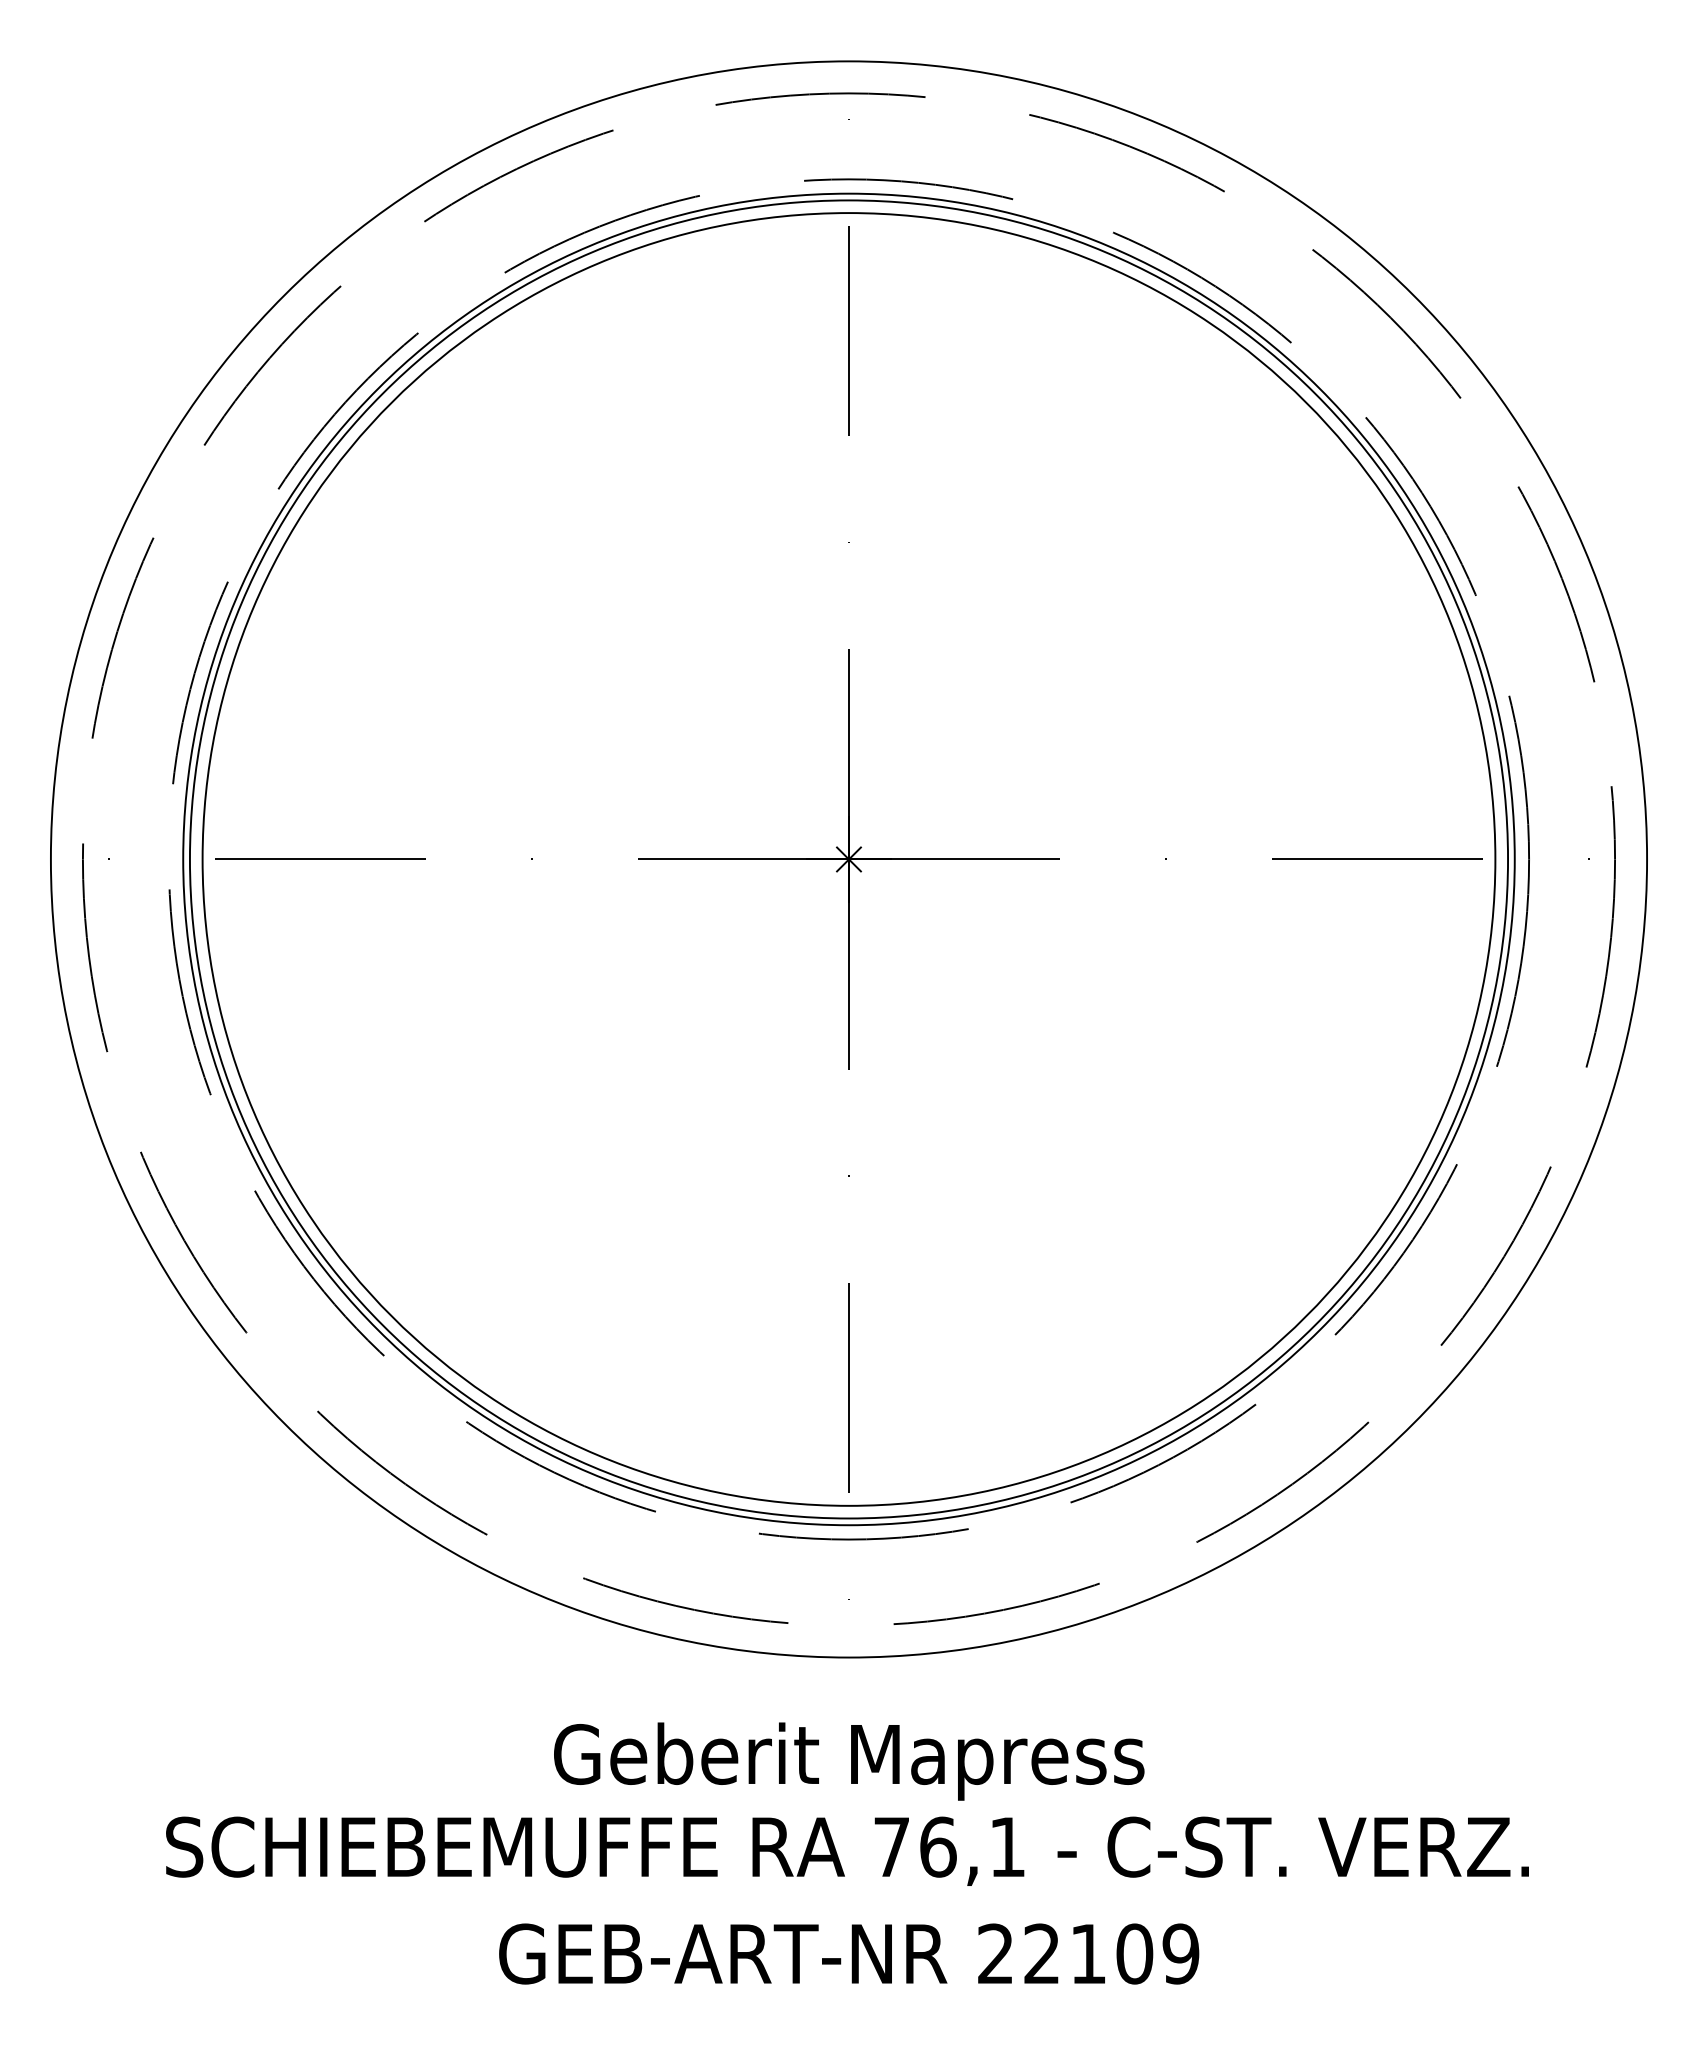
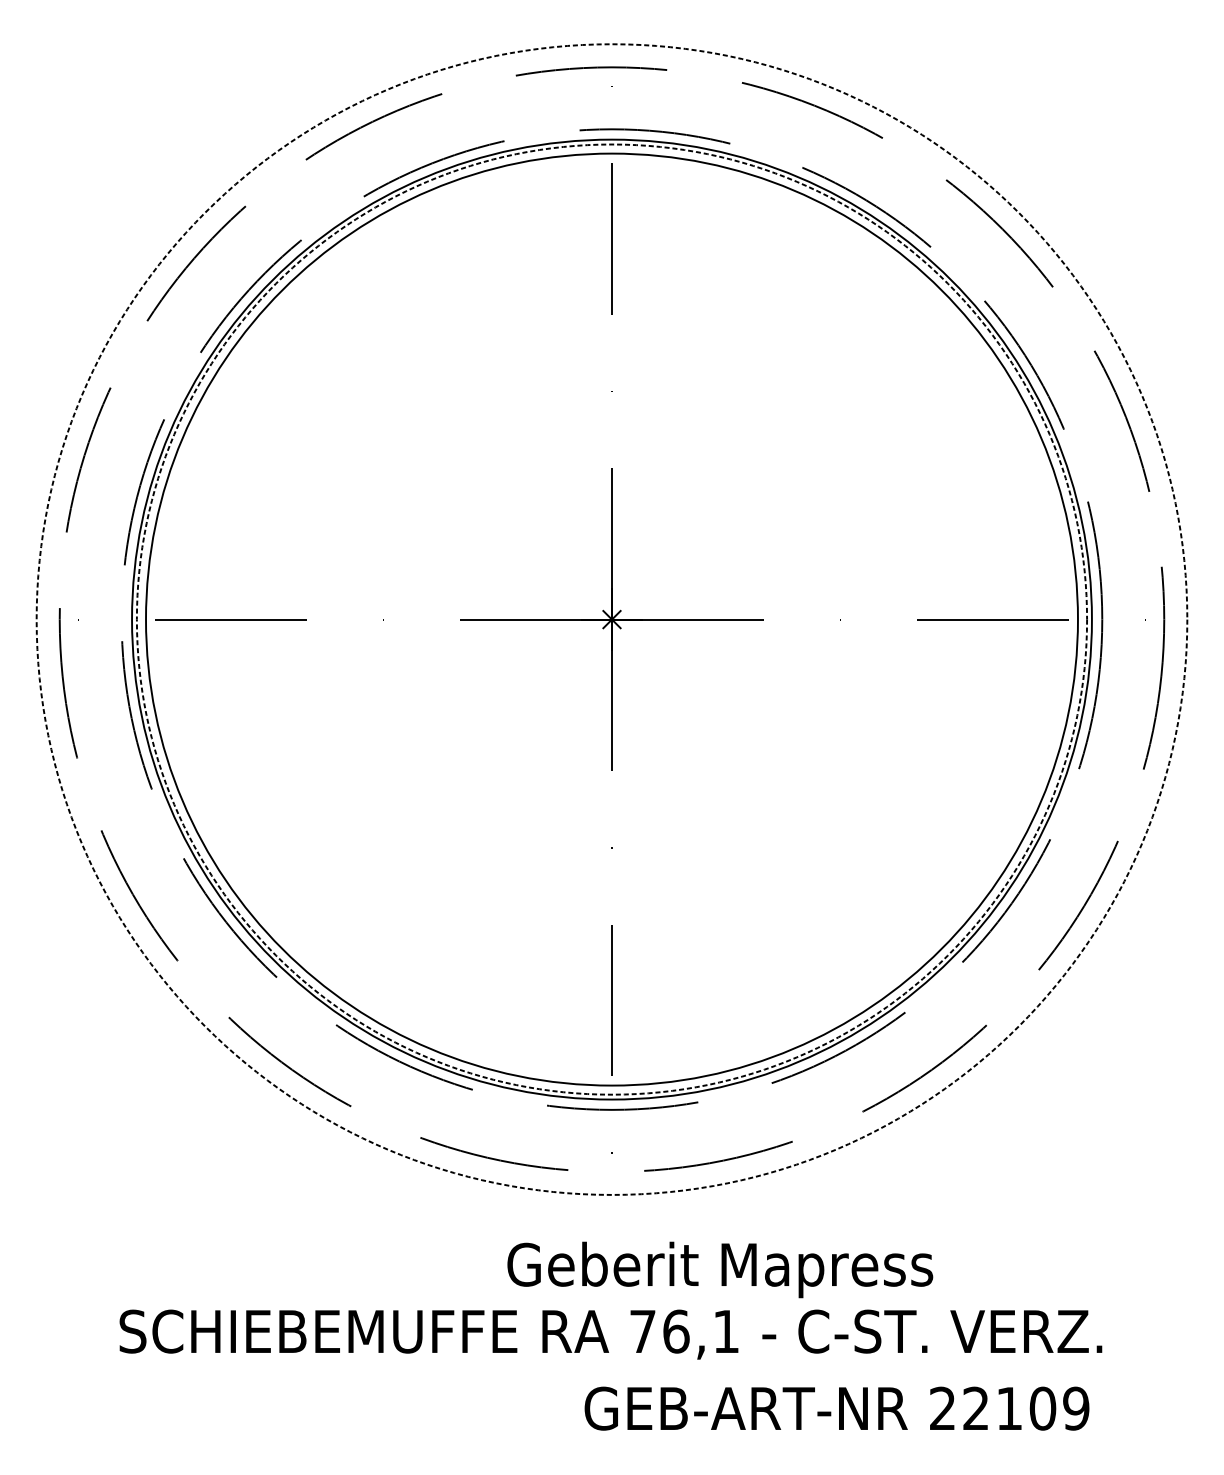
circle: (848, 859) -> (611, 619), solid -> dashed
circle: (848, 859) -> (611, 619), solid -> dashed
text: (849, 1761) -> (720, 1269), moved
text: (849, 1953) -> (837, 1408), moved

